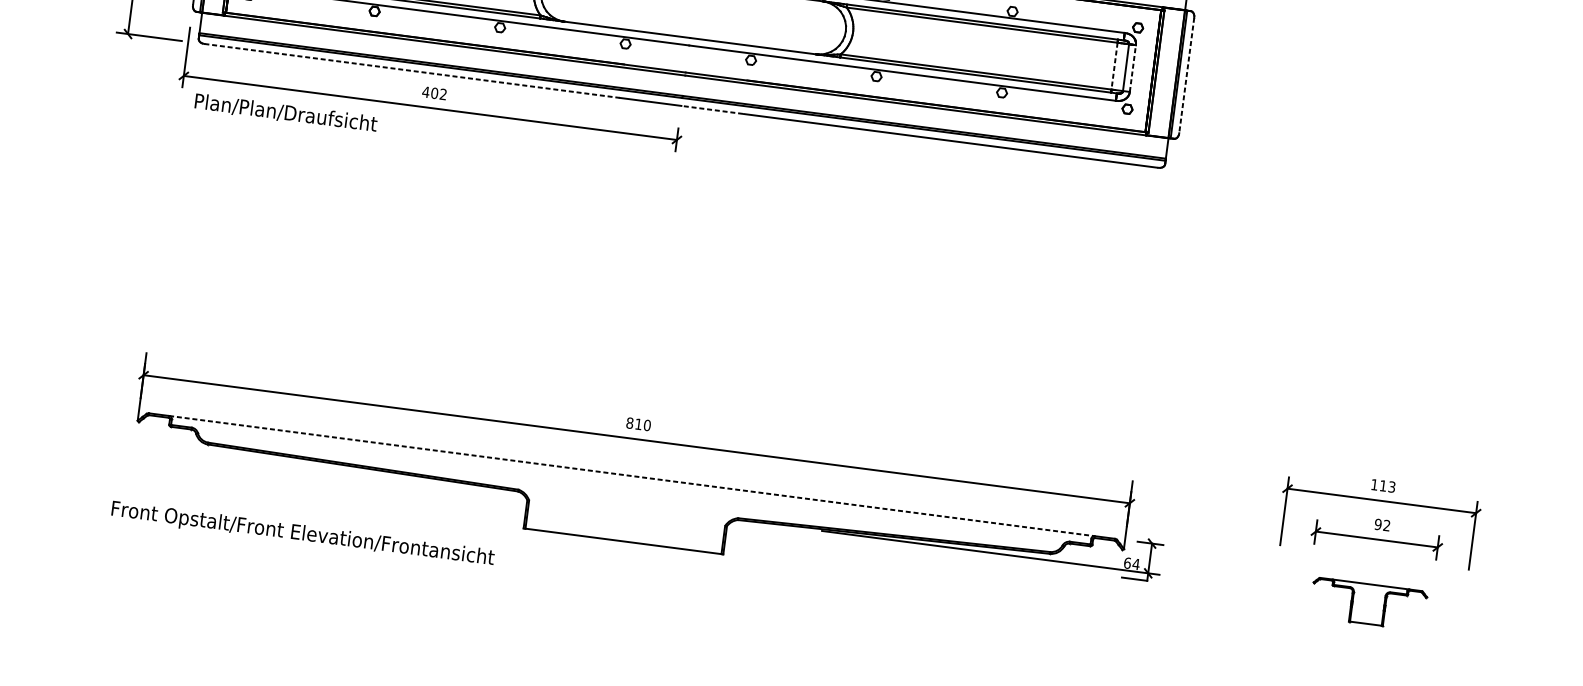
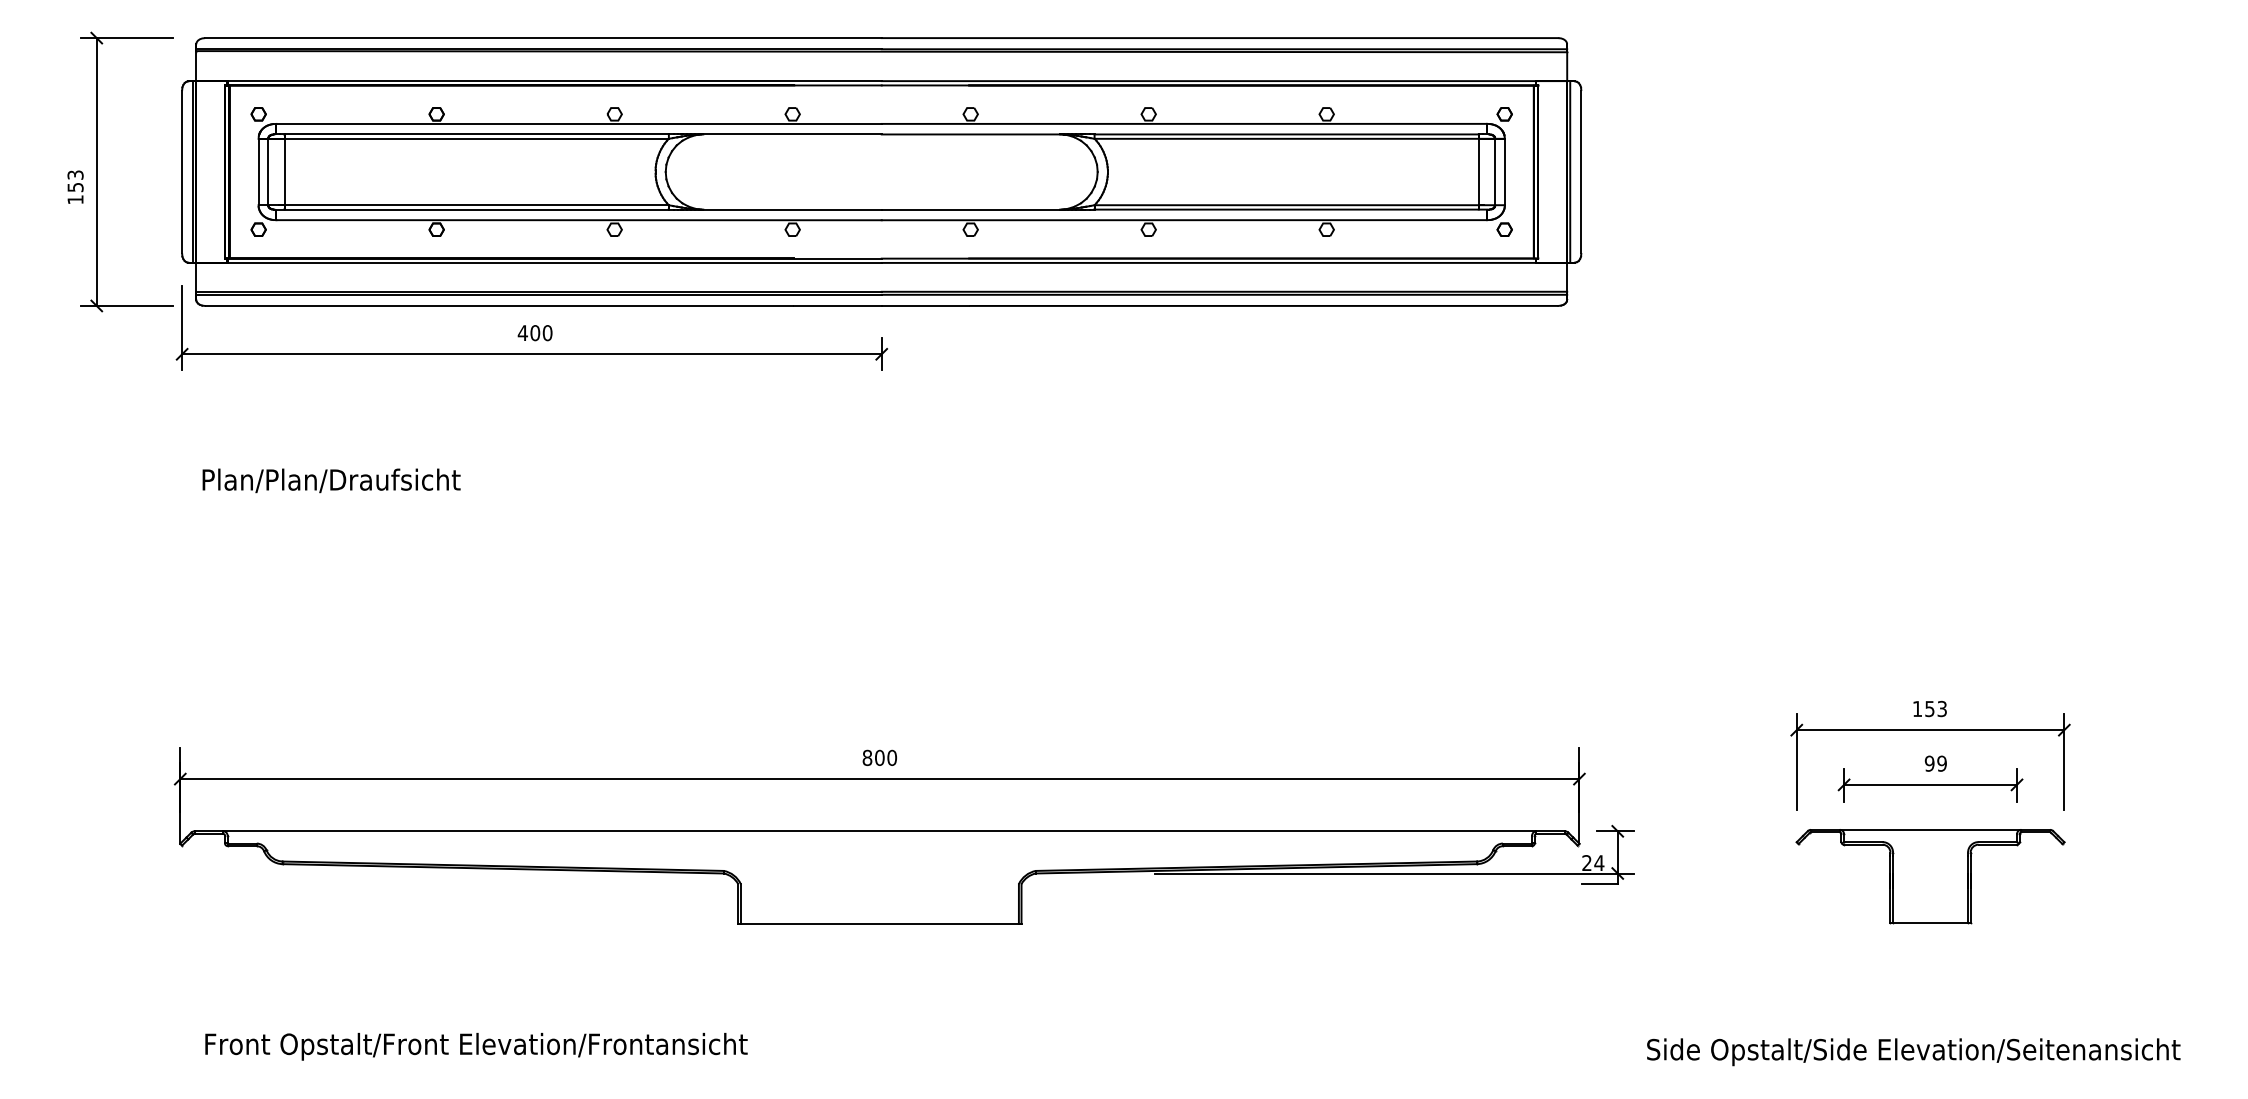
line: (1114, 66) -> (1478, 172), dashed -> solid
line: (1132, 68) -> (1504, 171), dashed -> solid
line: (412, 70) -> (499, 305), dashed -> solid
line: (1186, 75) -> (1581, 172), dashed -> solid
text: (443, 94) -> (547, 333), 402 -> 400
line: (712, 109) -> (925, 305), dashed -> solid
text: (286, 113) -> (331, 480), moved
text: (638, 423) -> (879, 757), 810 -> 800
line: (631, 476) -> (879, 831), dashed -> solid
text: (1382, 486) -> (1929, 709), 113 -> 153
text: (1386, 525) -> (1941, 763), 92 -> 99
text: (303, 534) -> (476, 1046), moved
text: (1127, 563) -> (1586, 863), 64 -> 24
part: (1368, 604) -> (1930, 876), size x1.67

